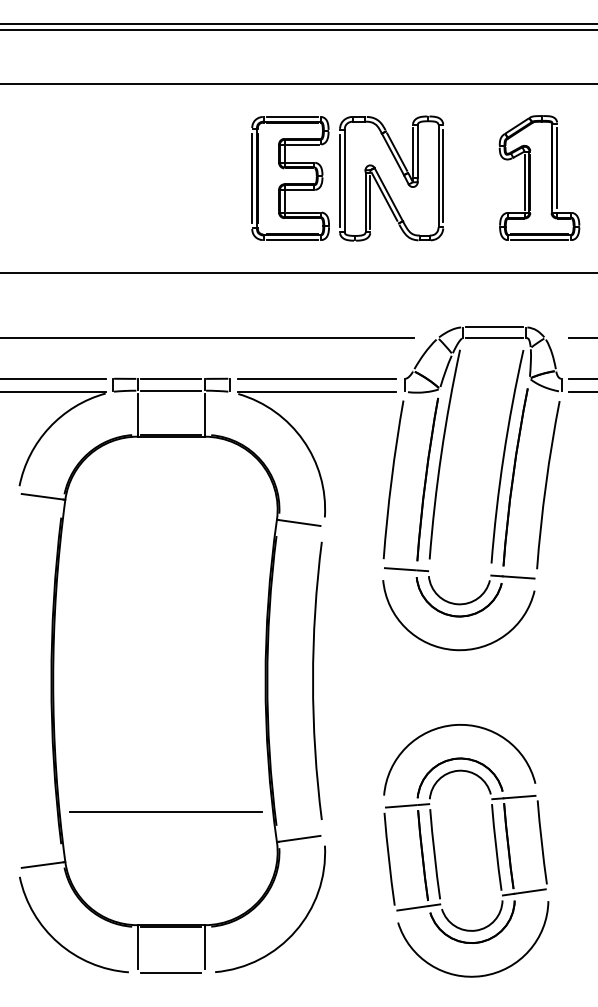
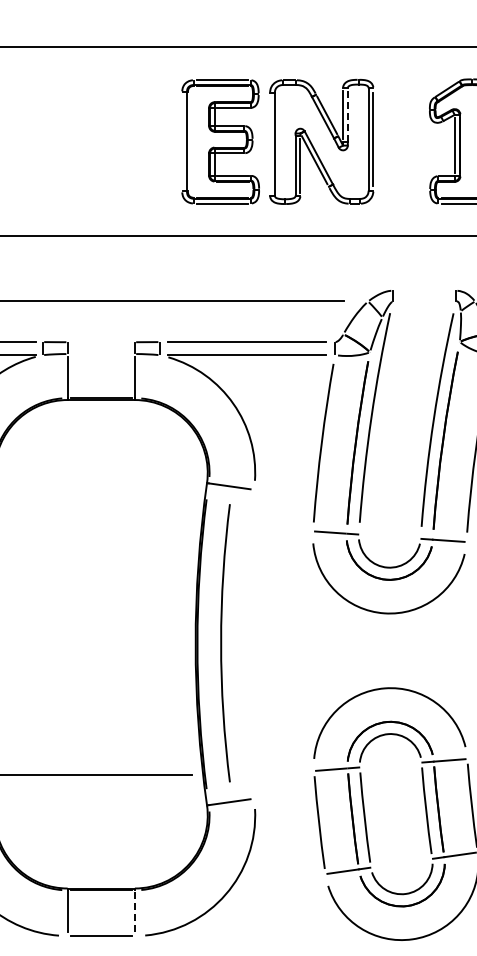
line: (417, 151) -> (347, 114), solid -> dashed
line: (252, 178) -> (182, 141), removed
line: (257, 178) -> (187, 141), removed
line: (340, 181) -> (270, 144), removed
line: (493, 327) -> (423, 290), removed
line: (493, 338) -> (423, 301), removed
line: (170, 378) -> (100, 341), removed
line: (170, 390) -> (100, 353), removed
arc: (313, 680) -> (221, 642), moved
line: (204, 948) -> (134, 911), solid -> dashed

